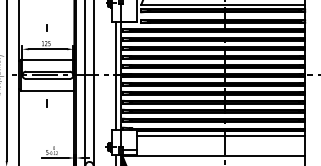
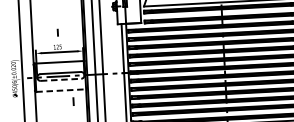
line: (47, 79) -> (60, 80), solid -> dashed
line: (47, 90) -> (61, 90), solid -> dashed
line: (46, 103) -> (72, 101), moved

